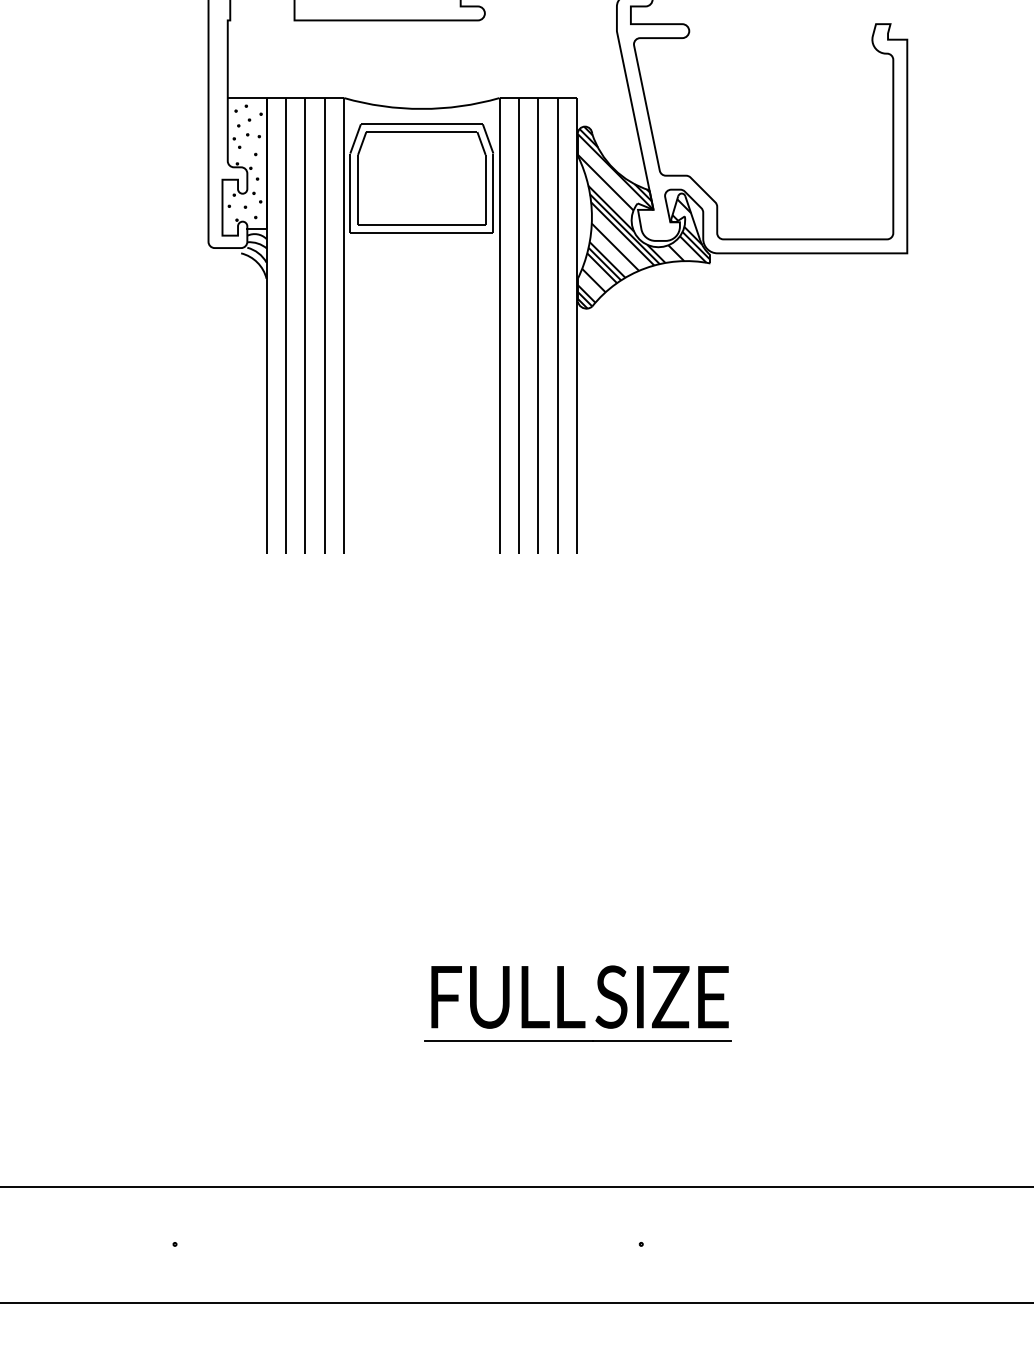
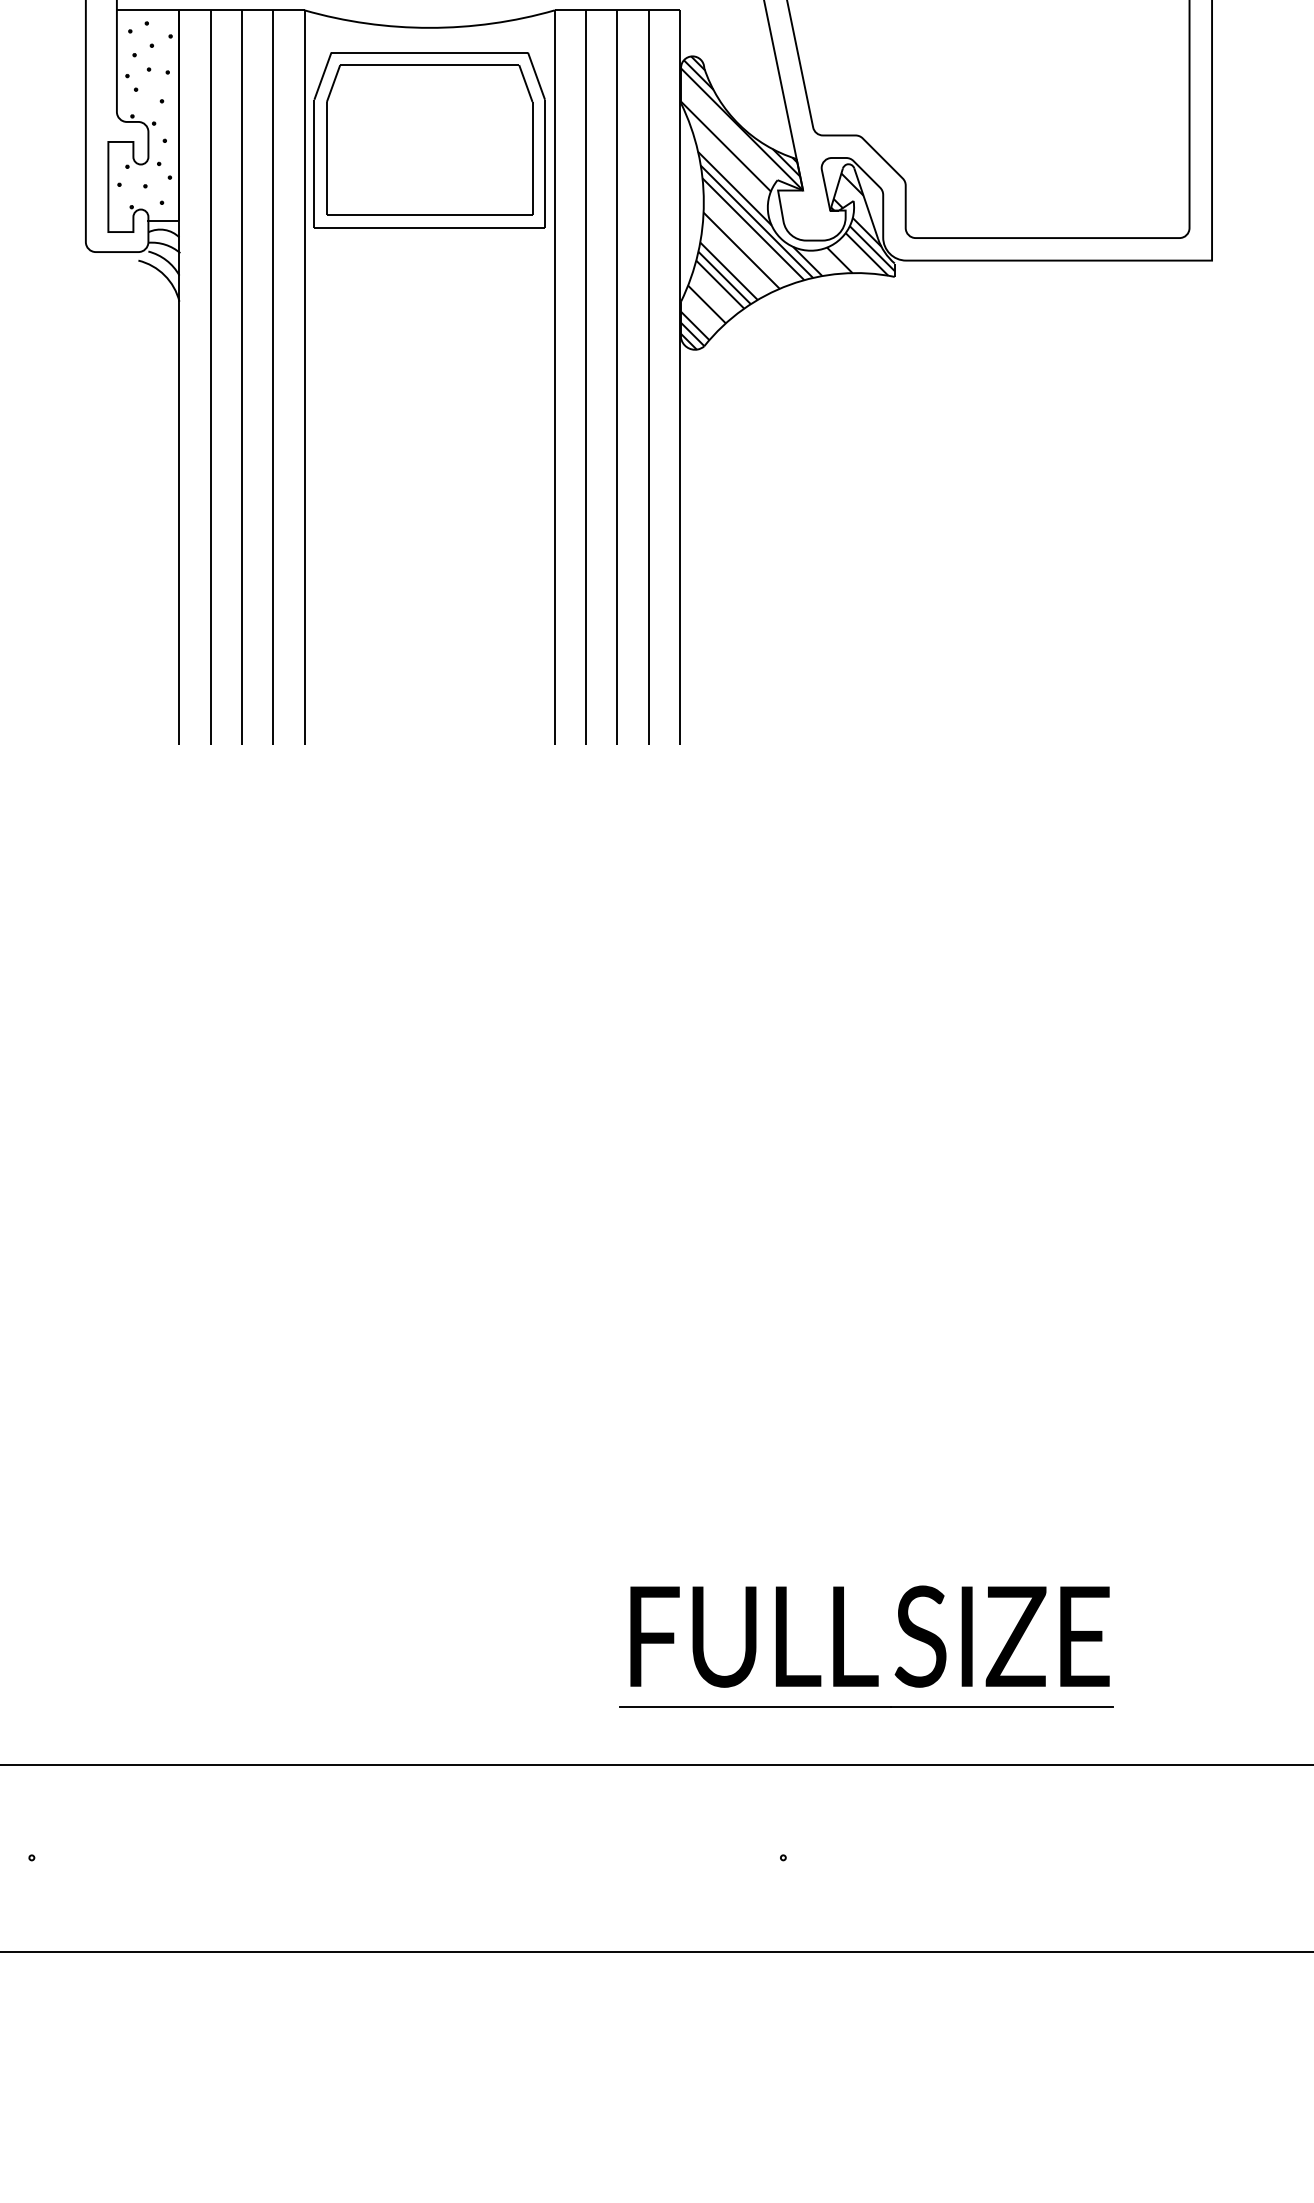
part: (563, 1003) -> (843, 1646), moved

